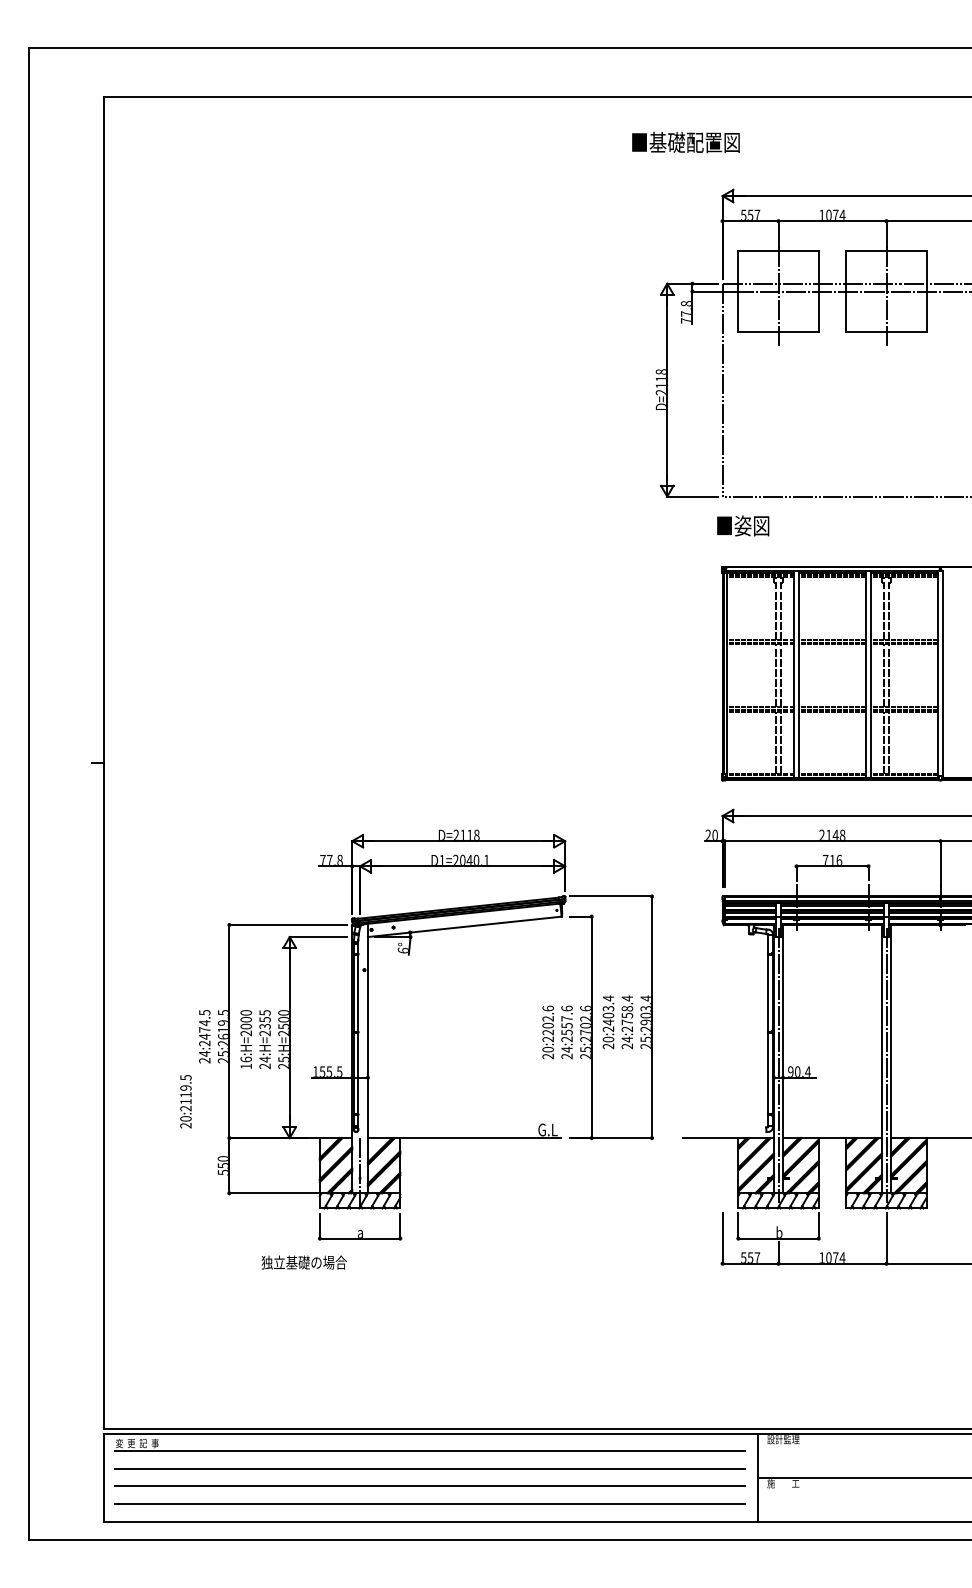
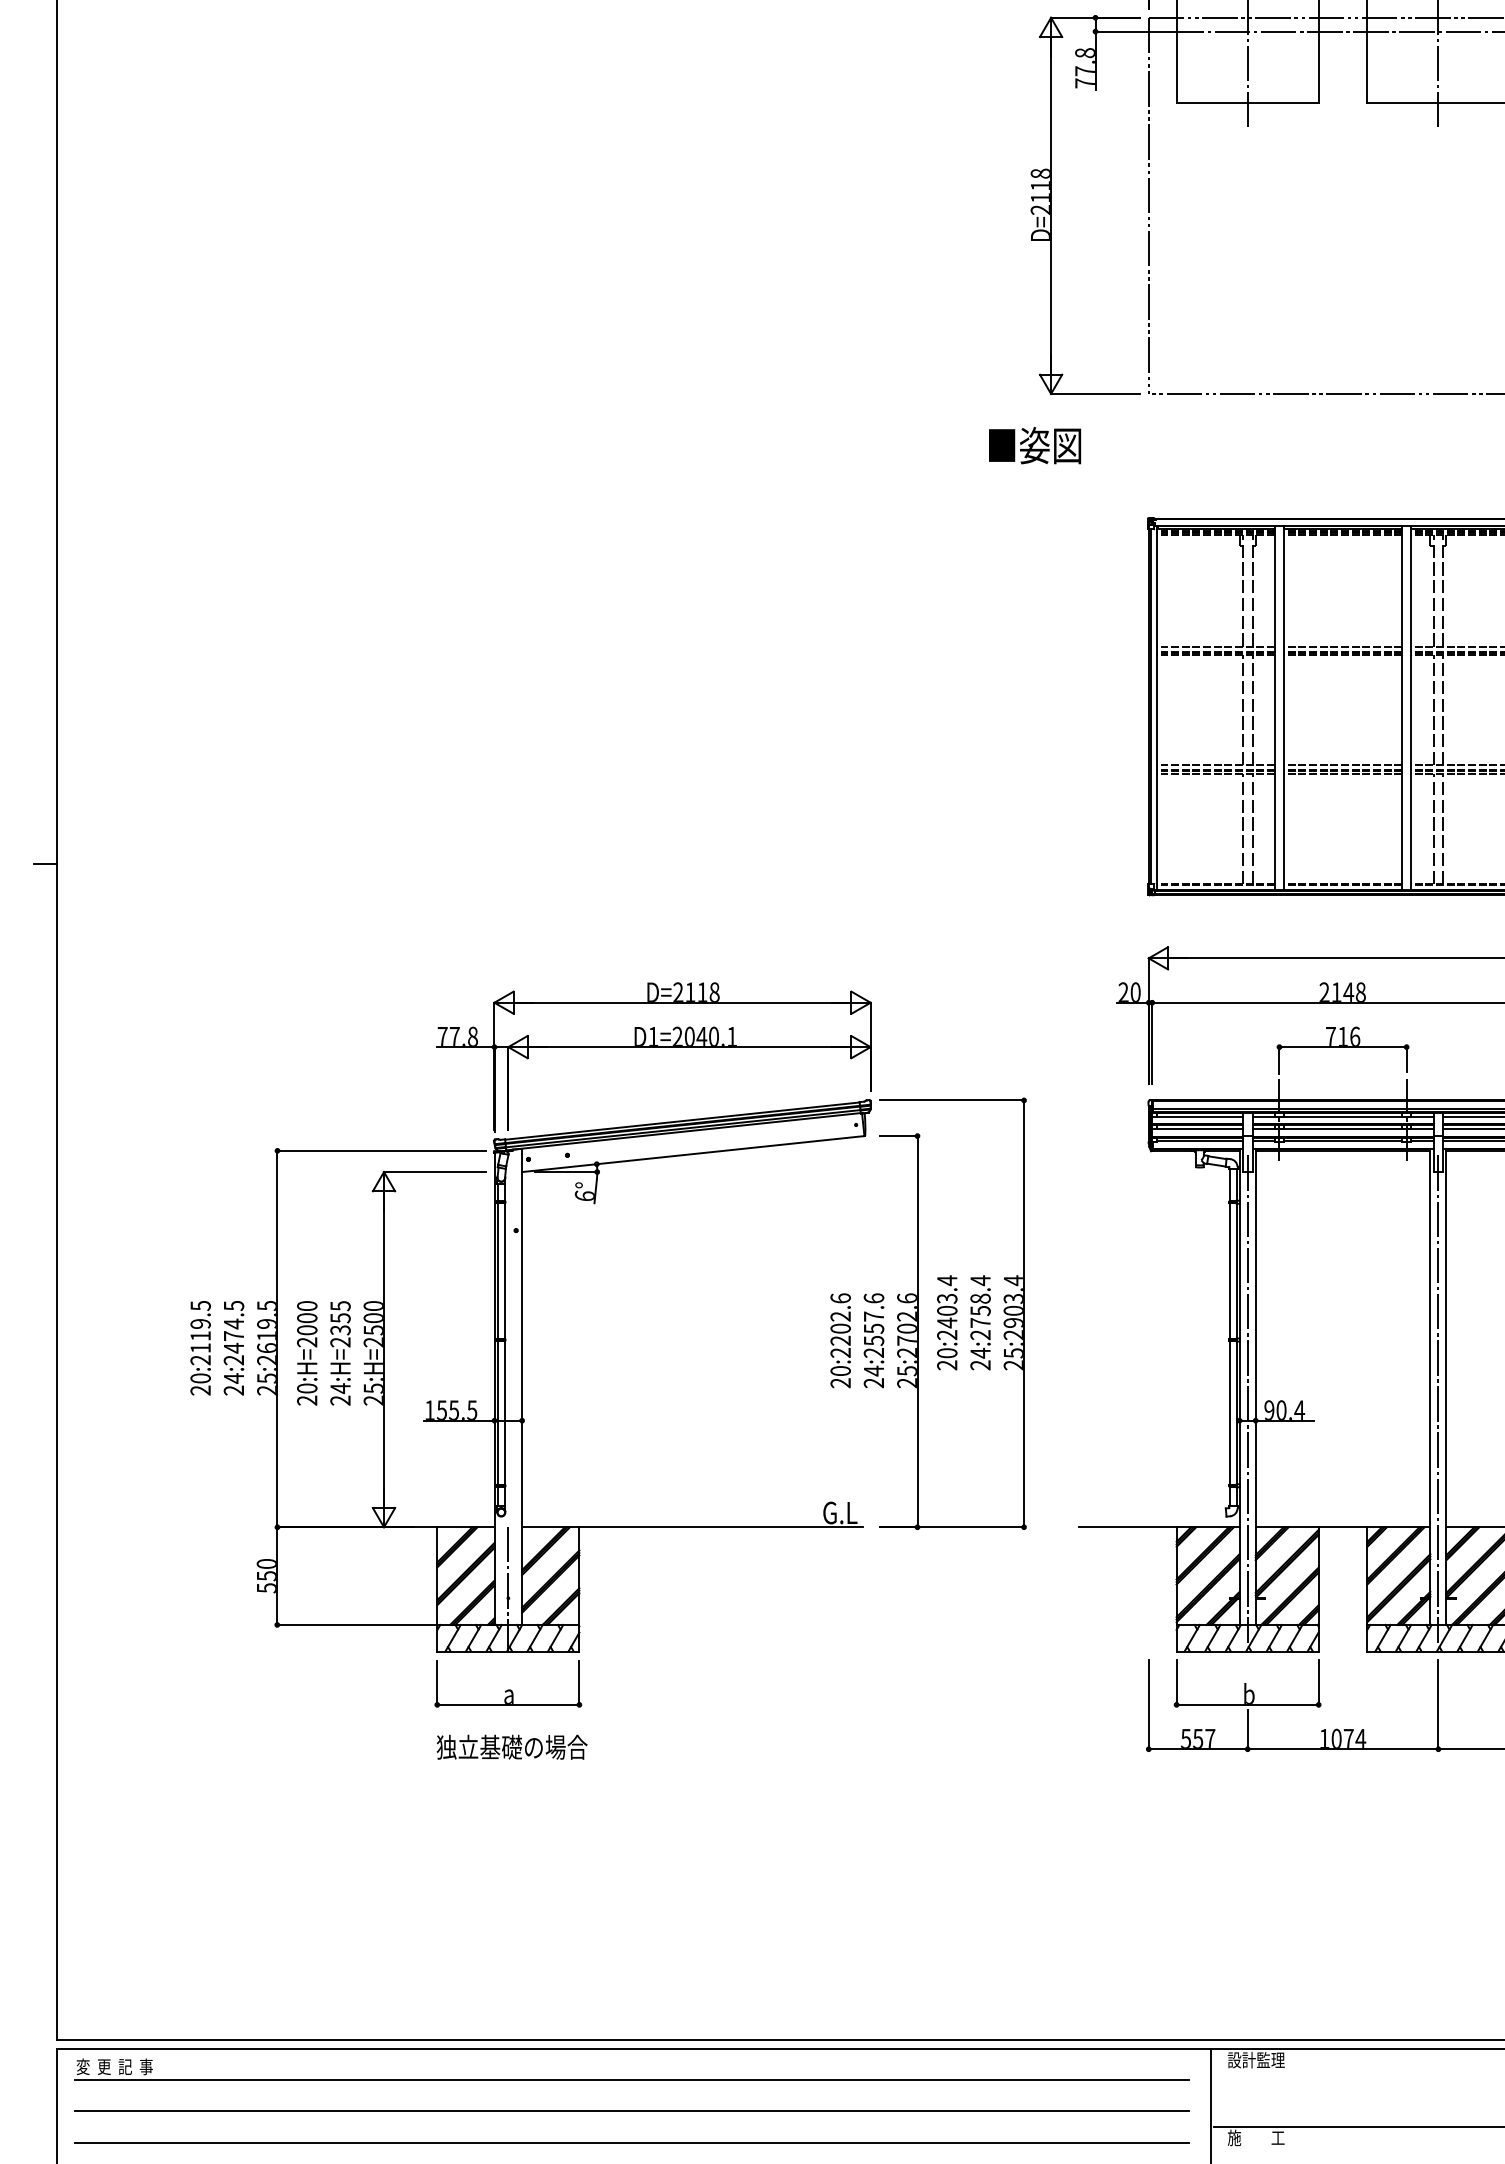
text: (743, 525) -> (1035, 444), moved
text: (245, 1062) -> (305, 1393), 16:H=2000 -> 20:H=2000
text: (185, 1101) -> (199, 1347), moved
text: (303, 1262) -> (510, 1747), moved

